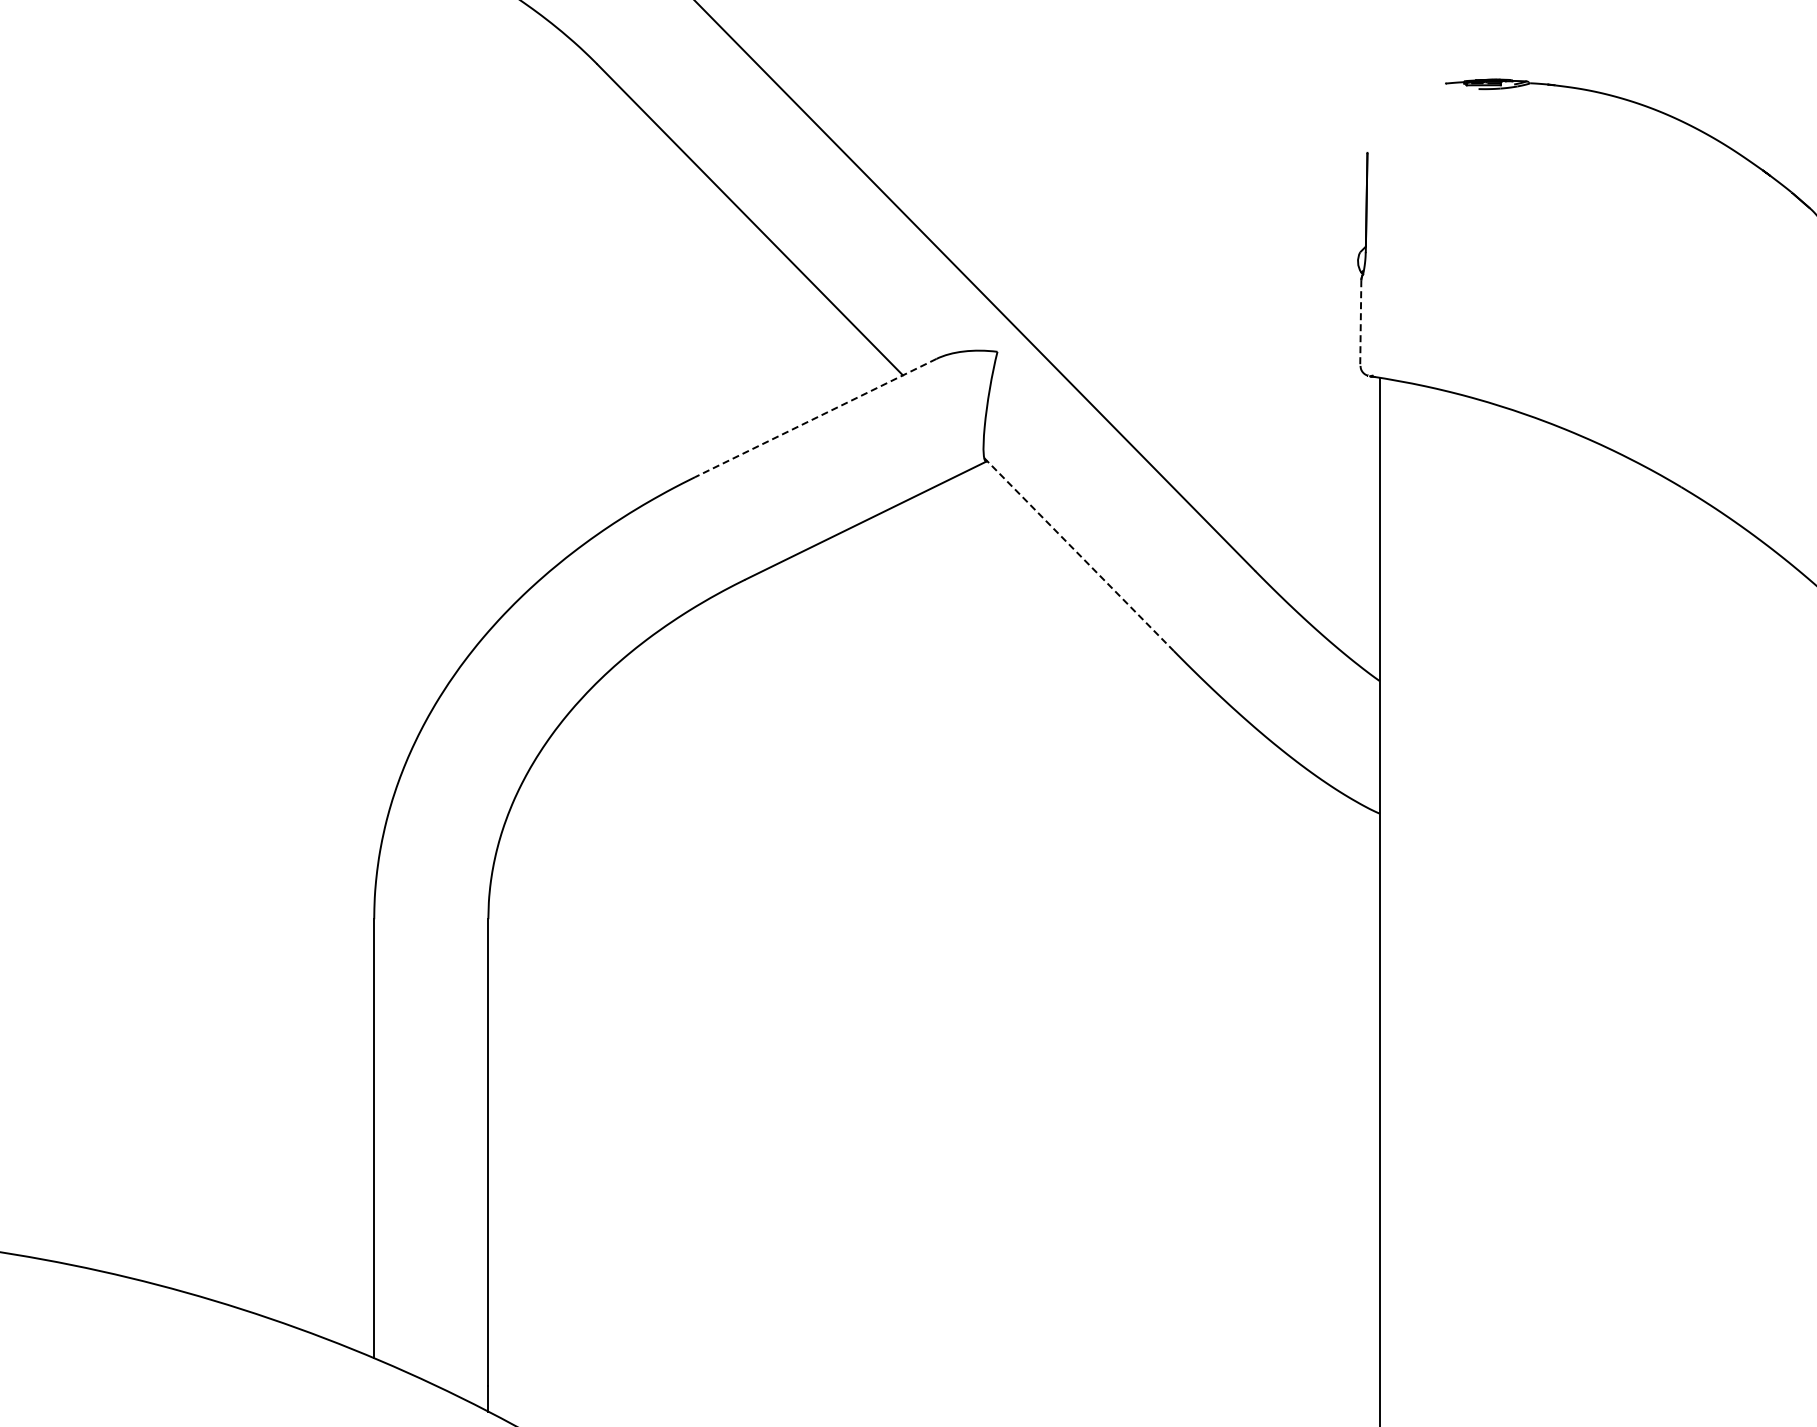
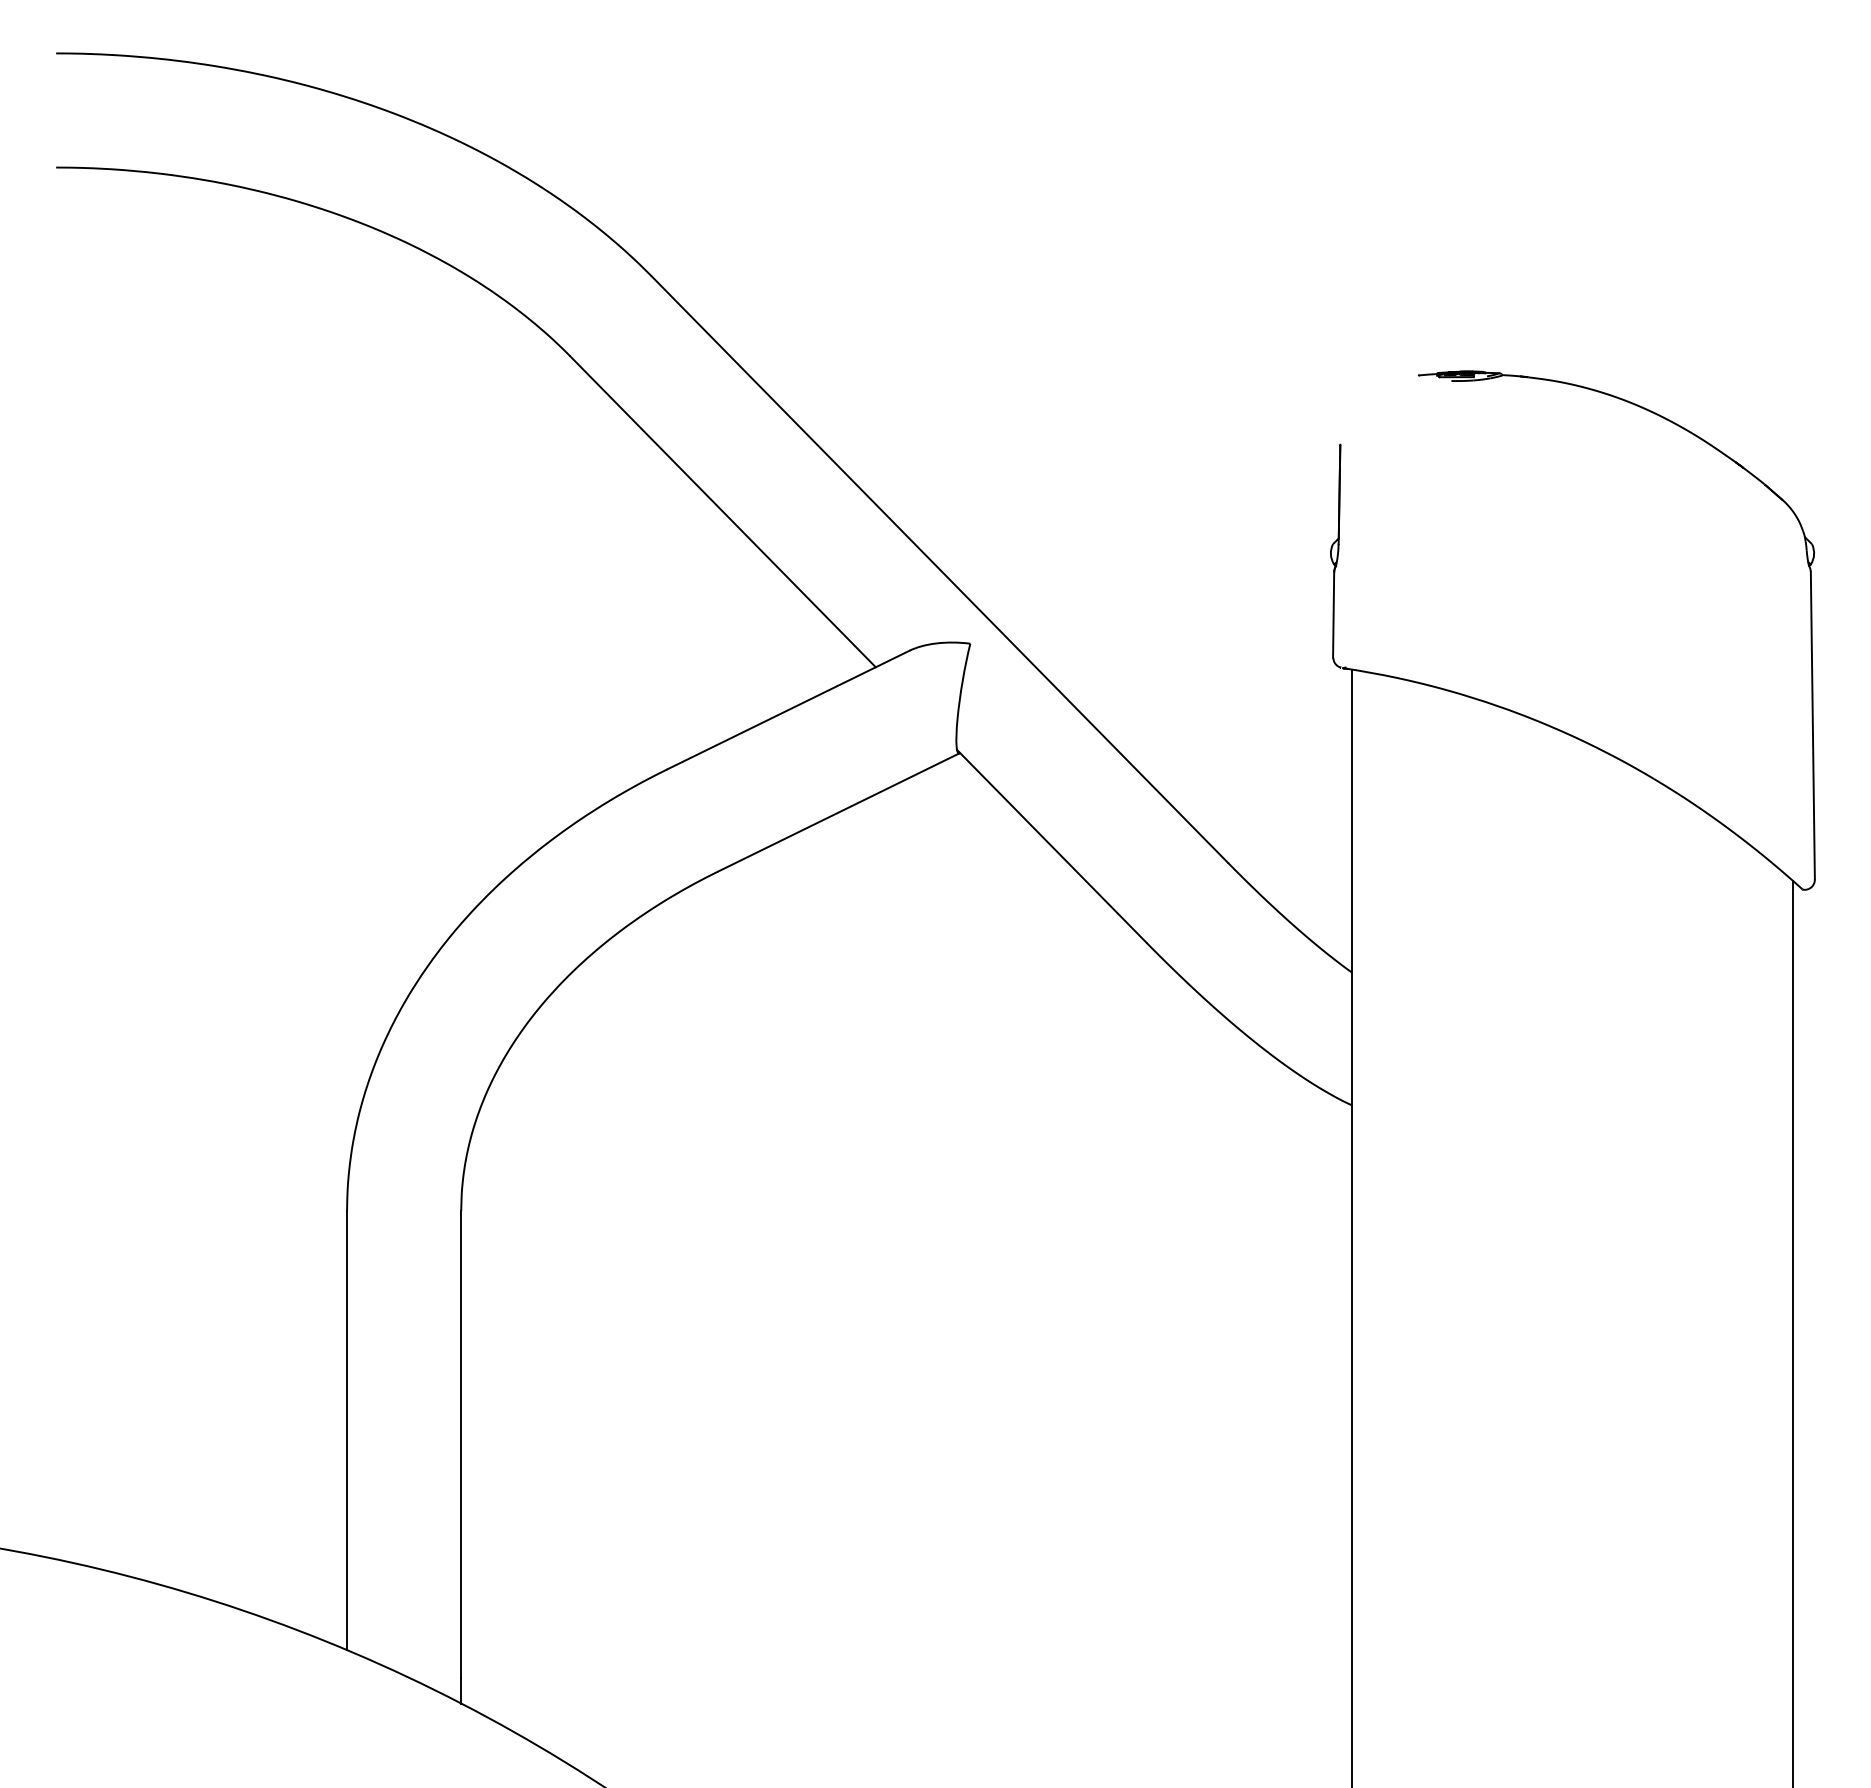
line: (1360, 322) -> (1333, 614), dashed -> solid
line: (815, 418) -> (788, 710), dashed -> solid
line: (1079, 554) -> (1052, 846), dashed -> solid

